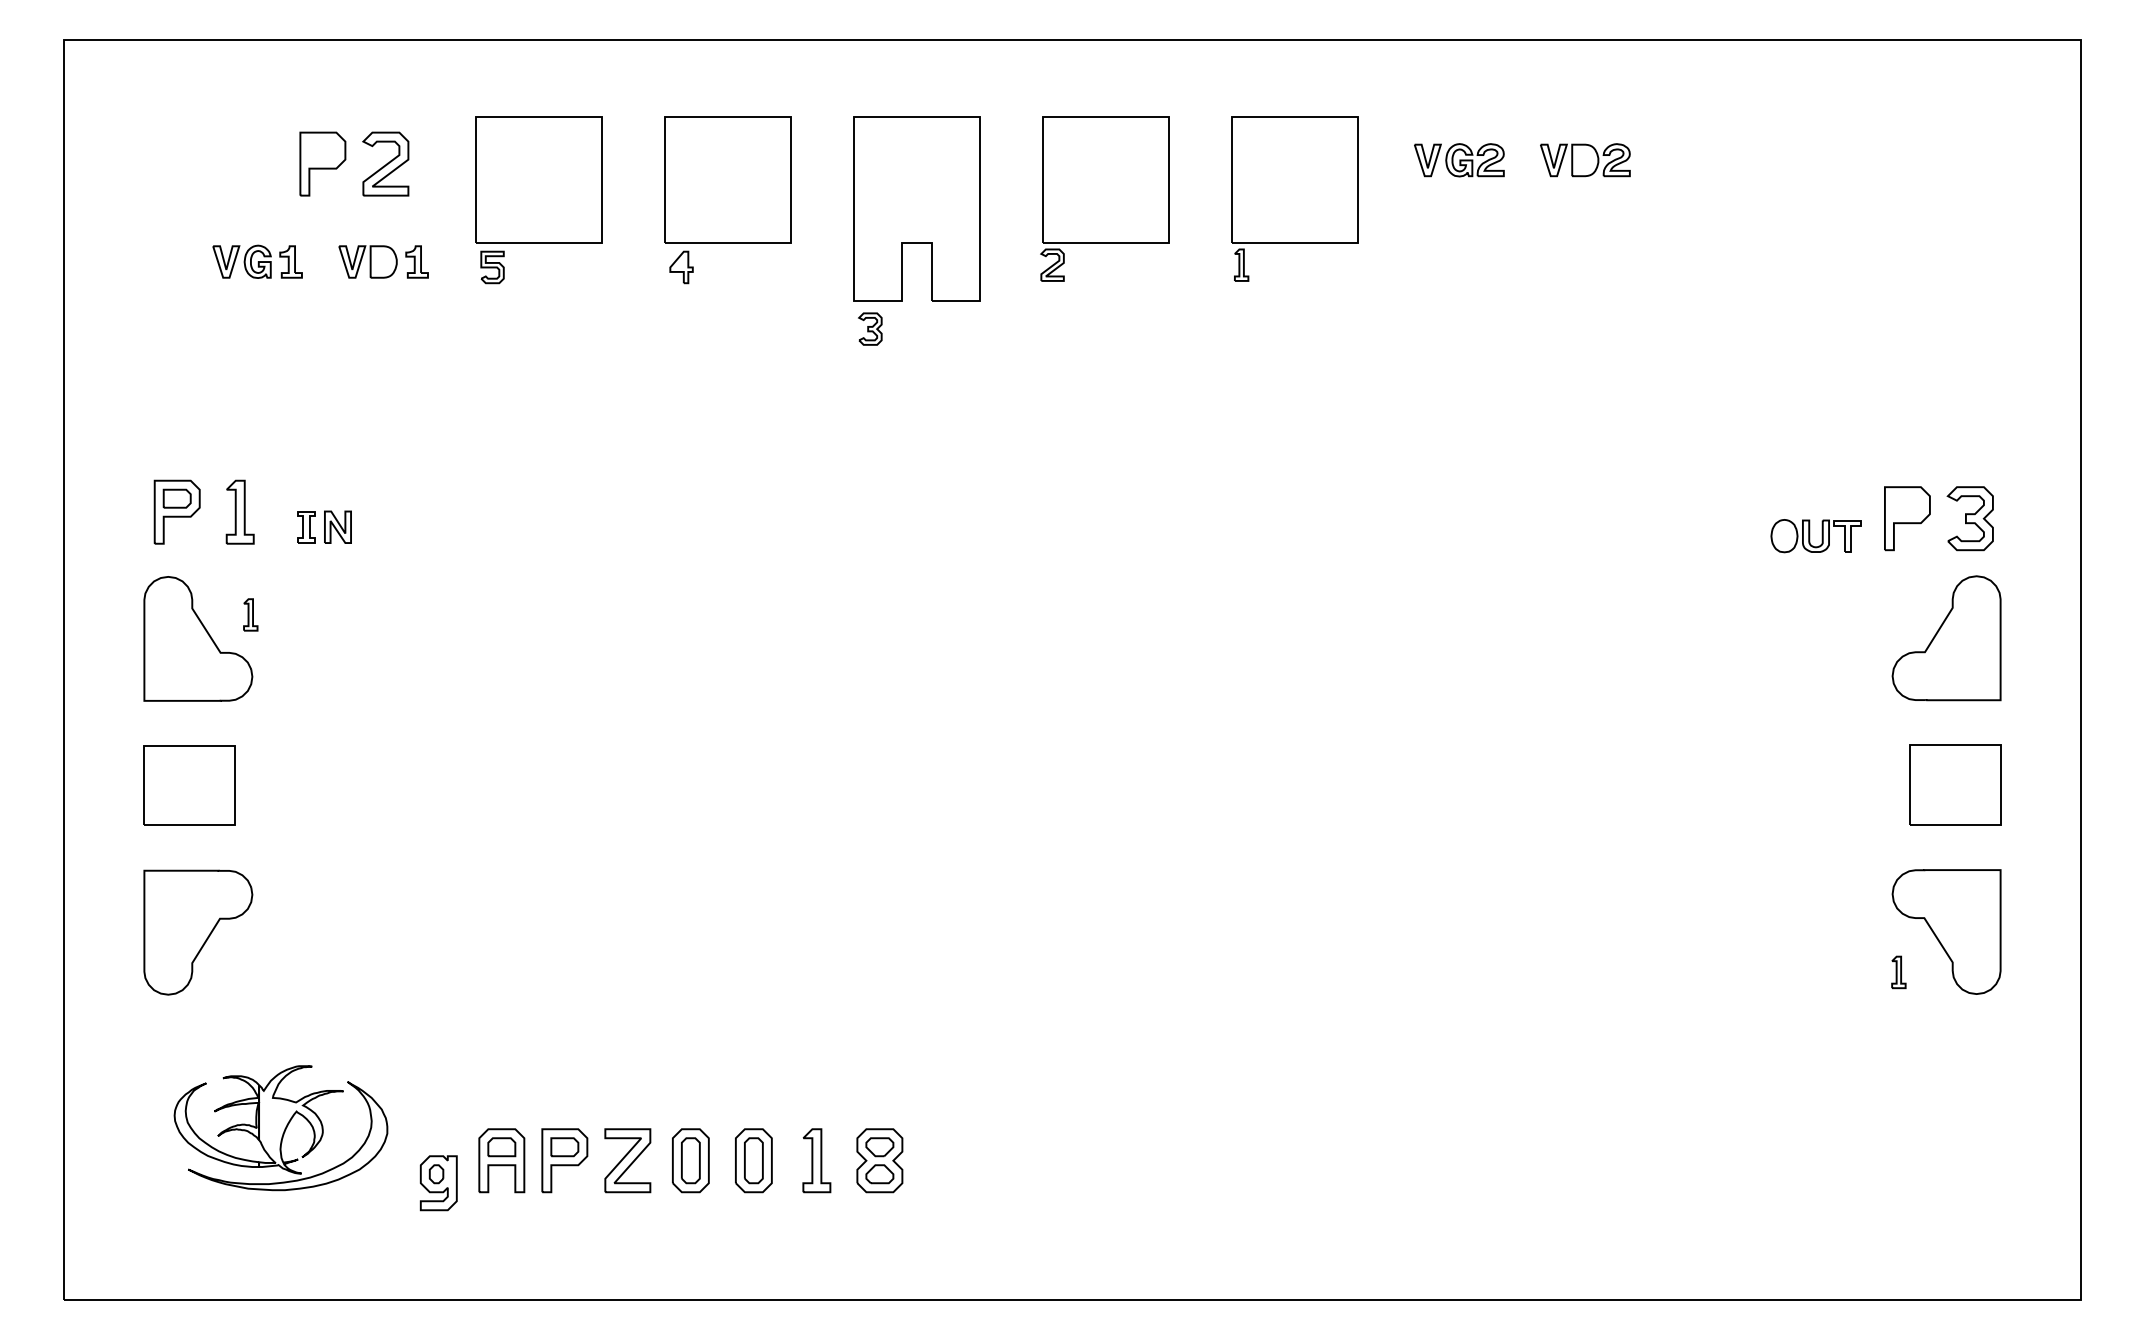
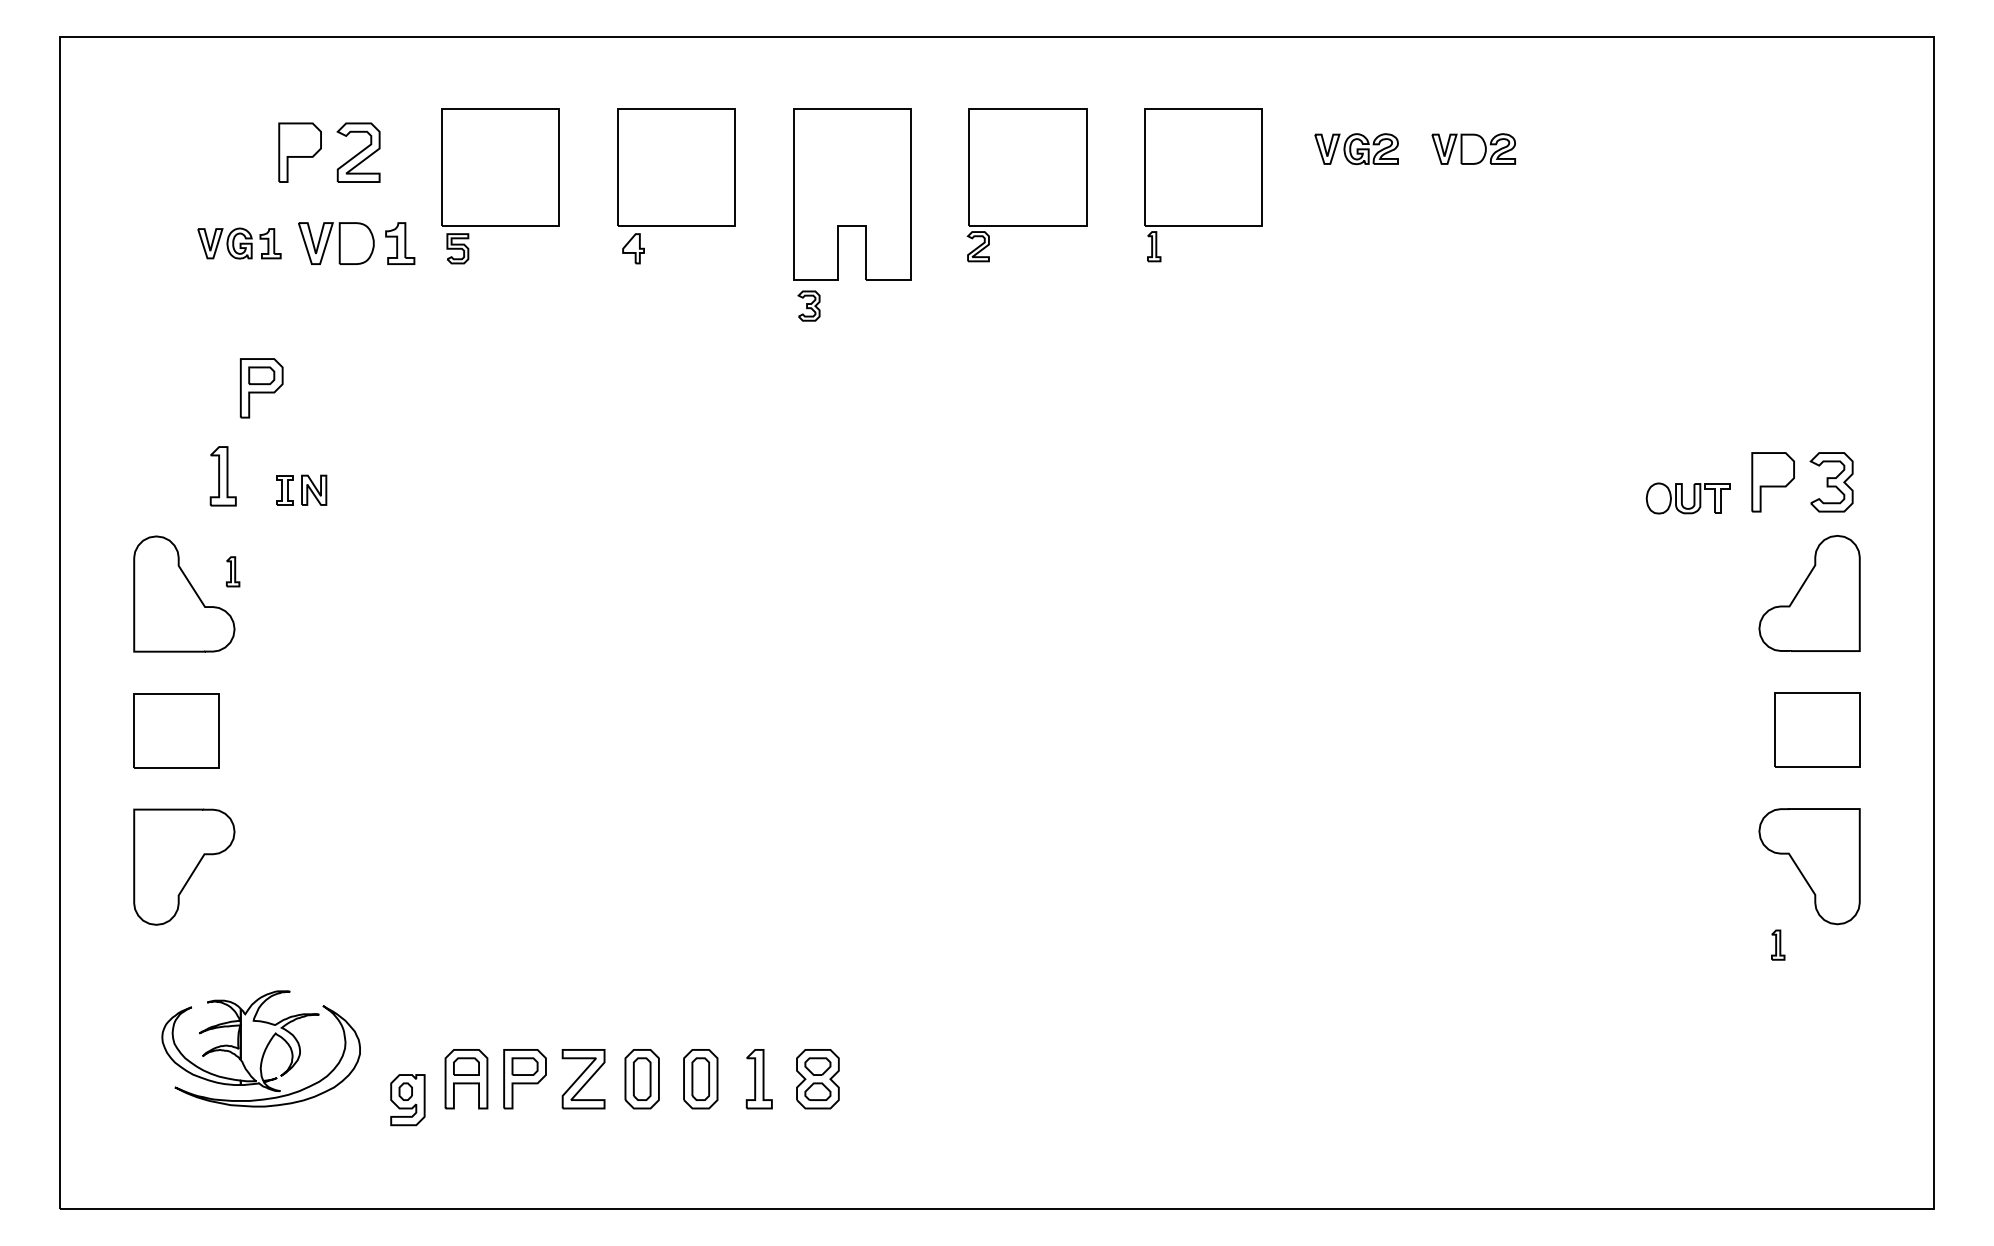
part: (383, 261) -> (356, 243), size x1.4
part: (176, 512) -> (261, 388), moved
part: (1899, 971) -> (1778, 944), moved

